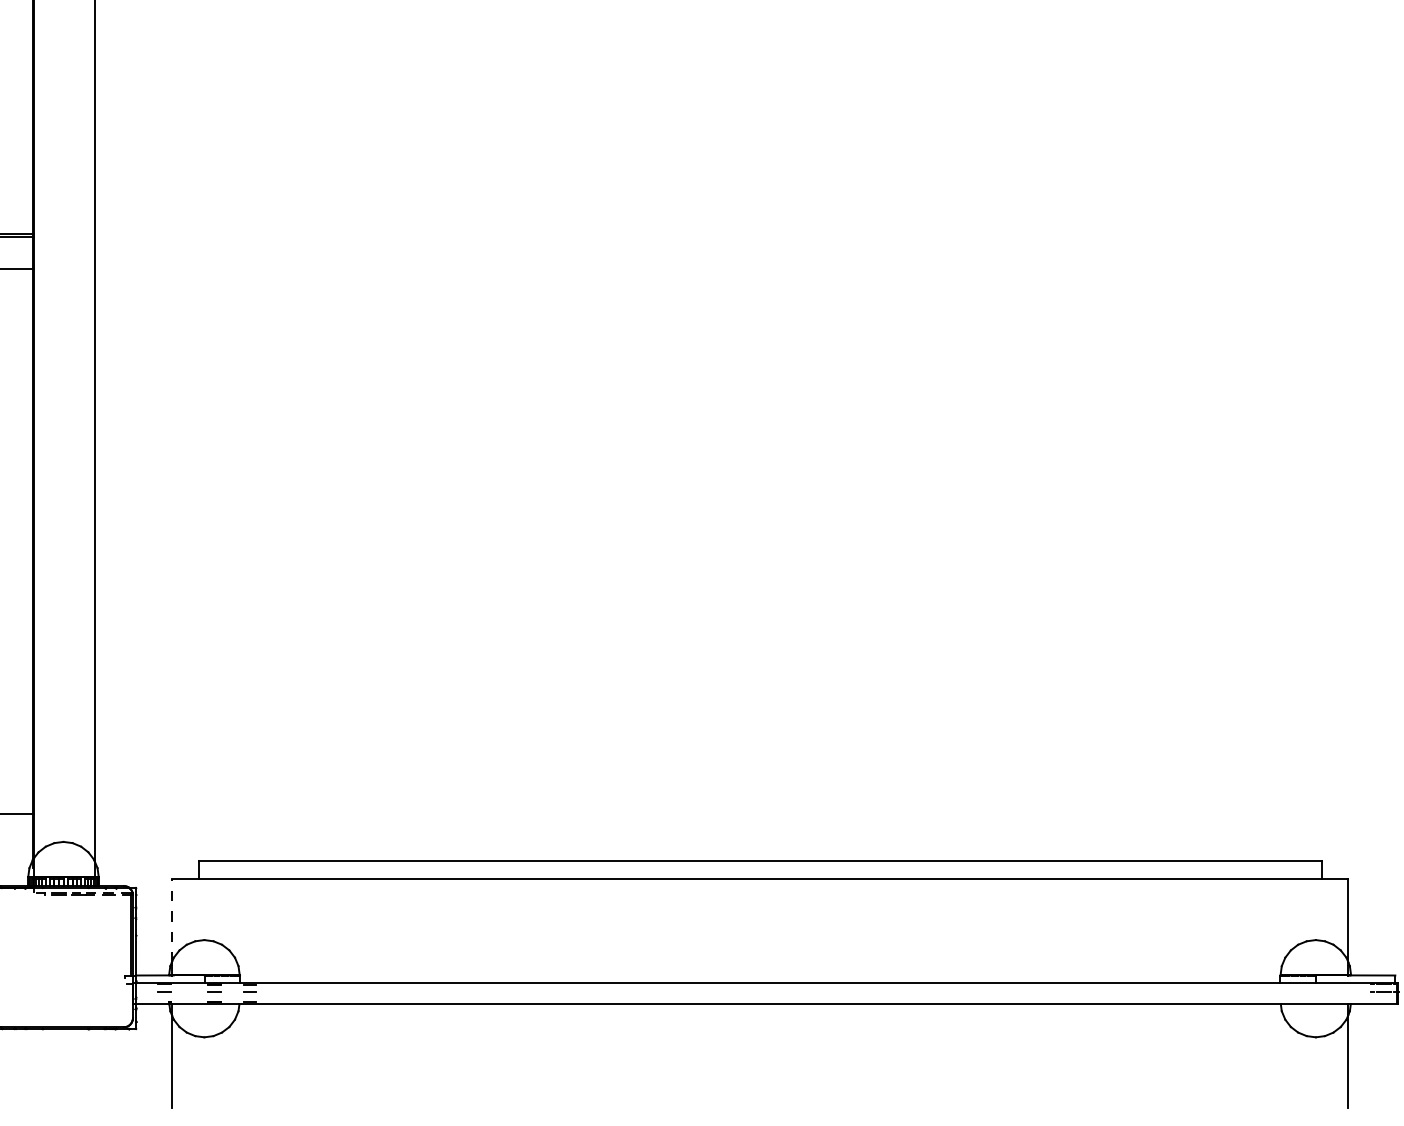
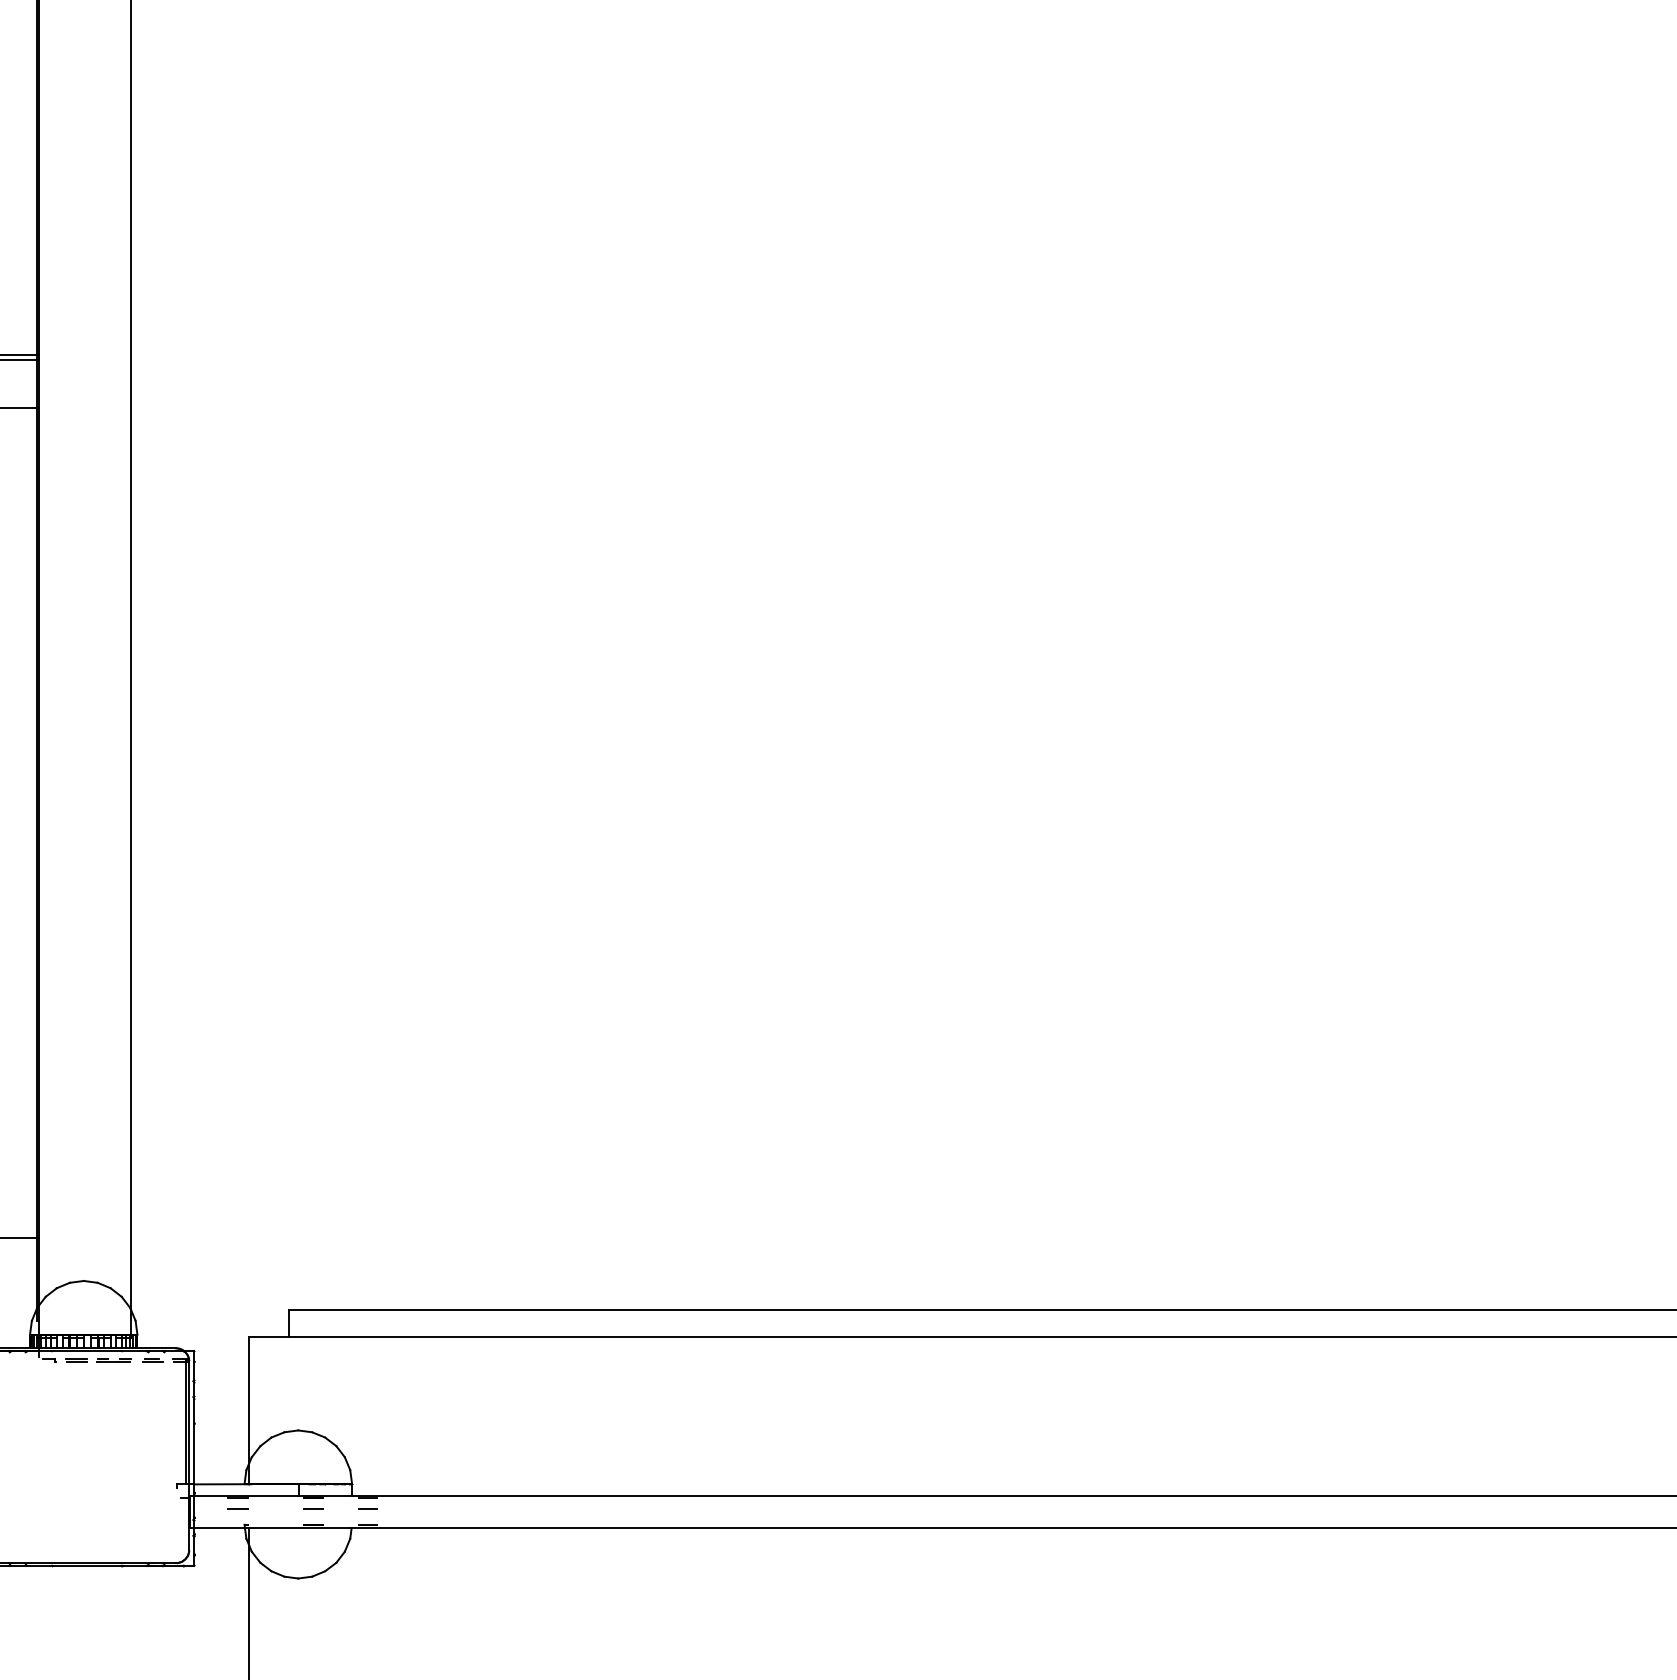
line: (172, 920) -> (249, 1400), dashed -> solid

